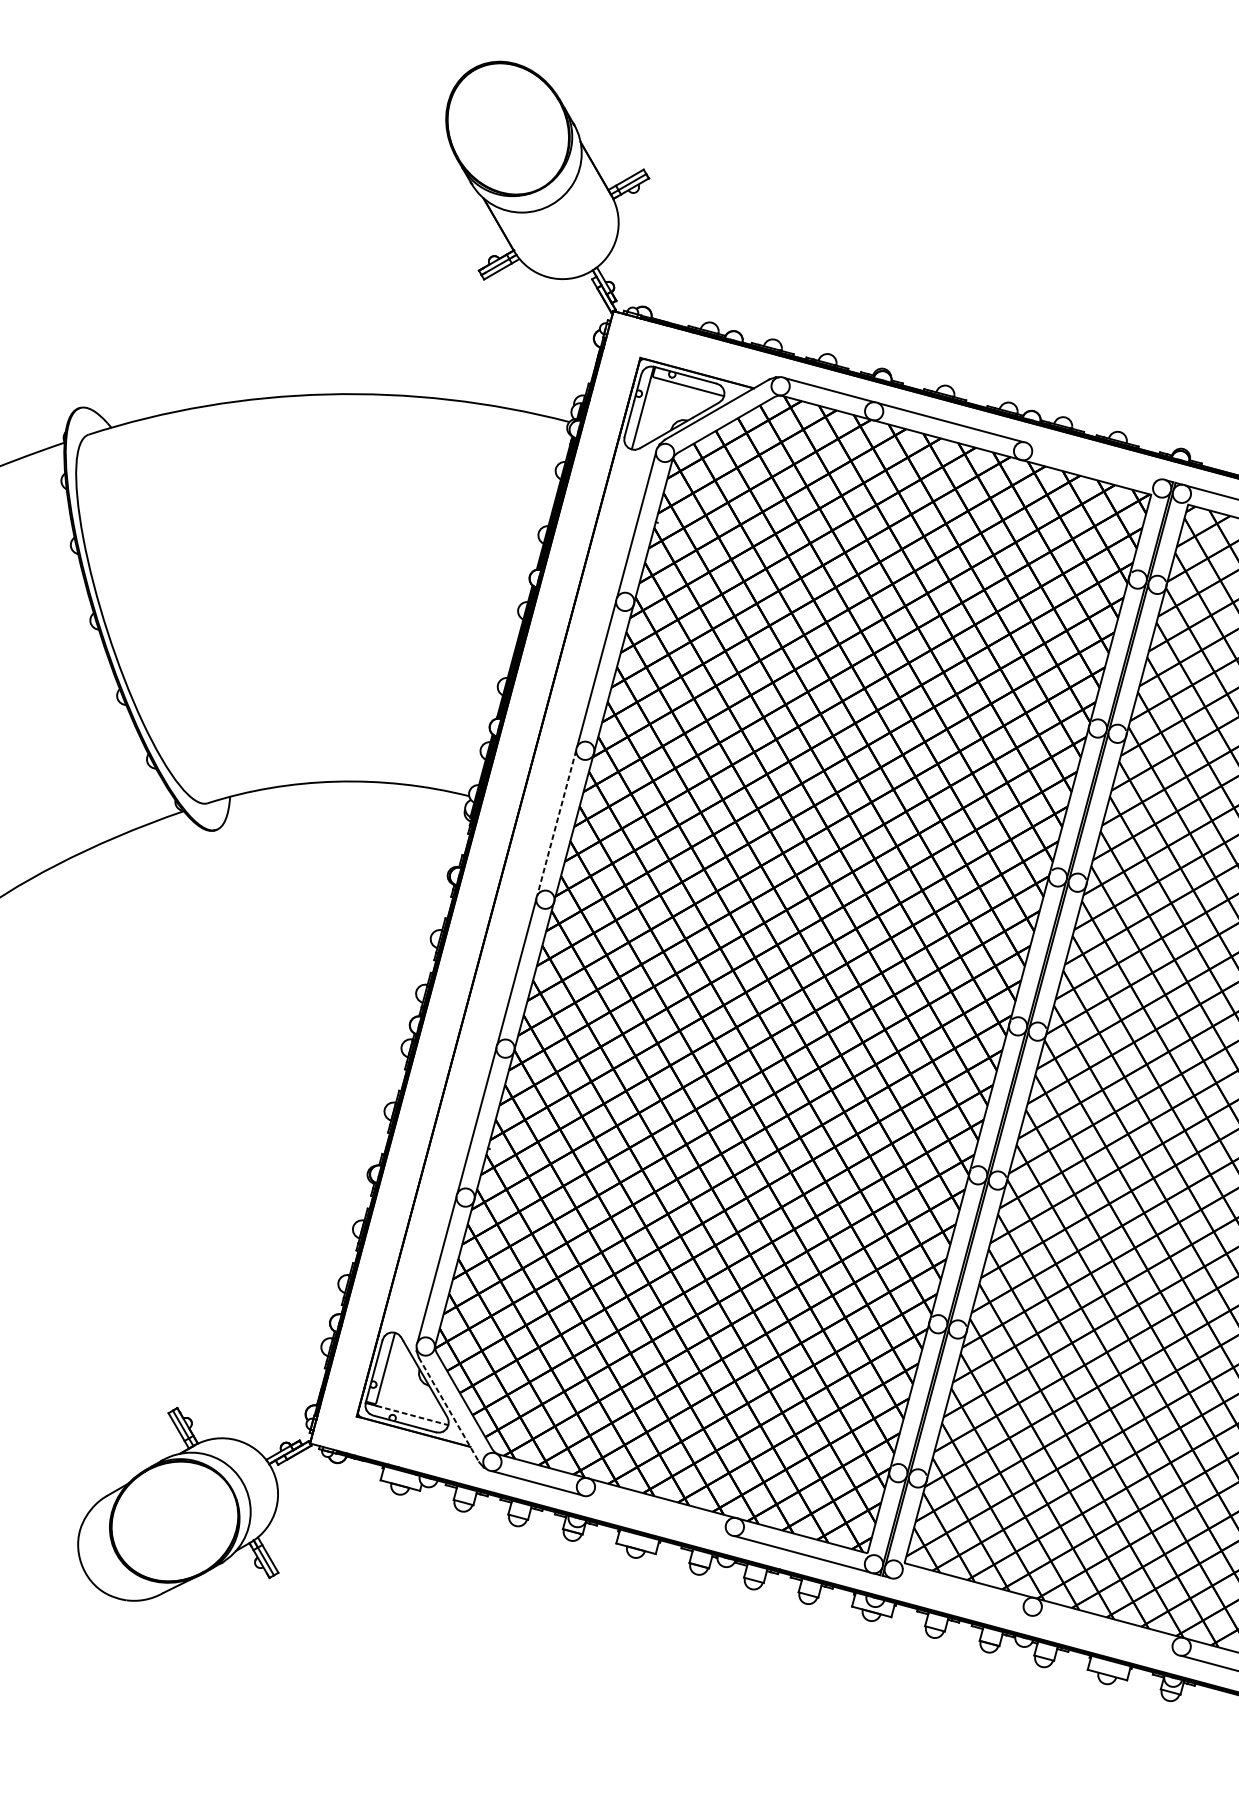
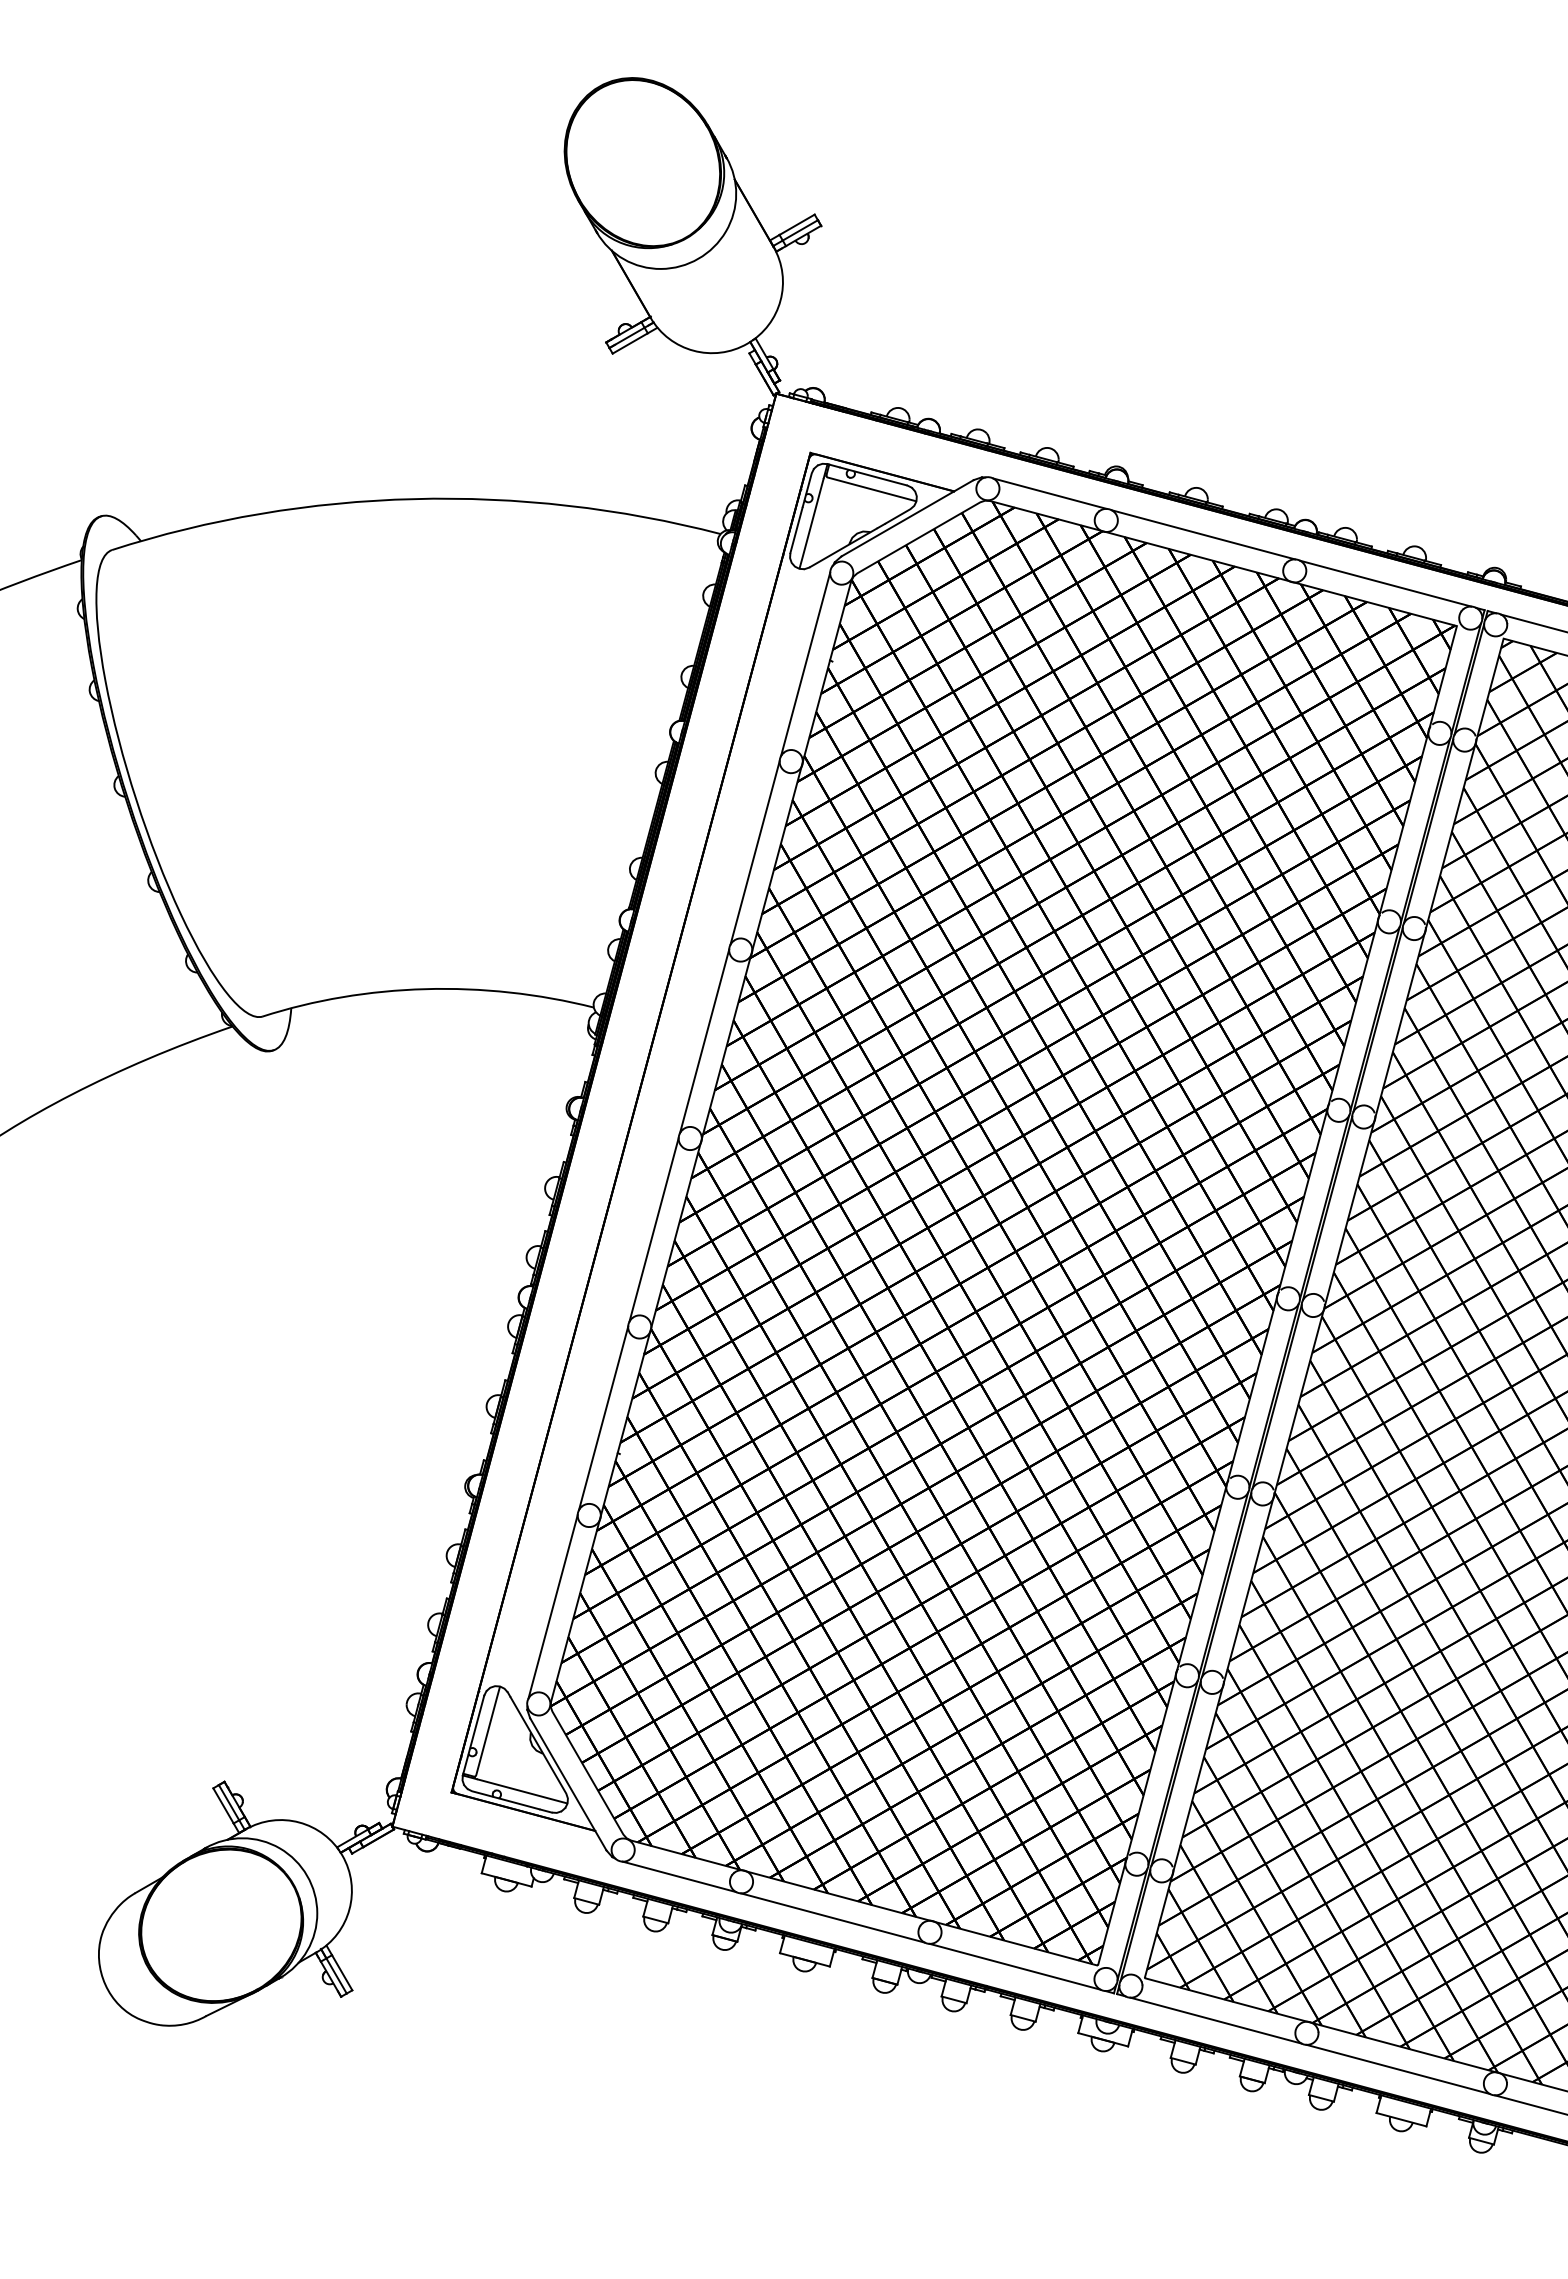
line: (1094, 461) -> (1385, 583), added
line: (556, 823) -> (704, 1041), dashed -> solid
line: (449, 1410) -> (568, 1784), dashed -> solid
line: (412, 1415) -> (522, 1791), dashed -> solid
line: (657, 1515) -> (832, 1917), added
line: (960, 1596) -> (1215, 2020), added
line: (1104, 1635) -> (1397, 2069), added

